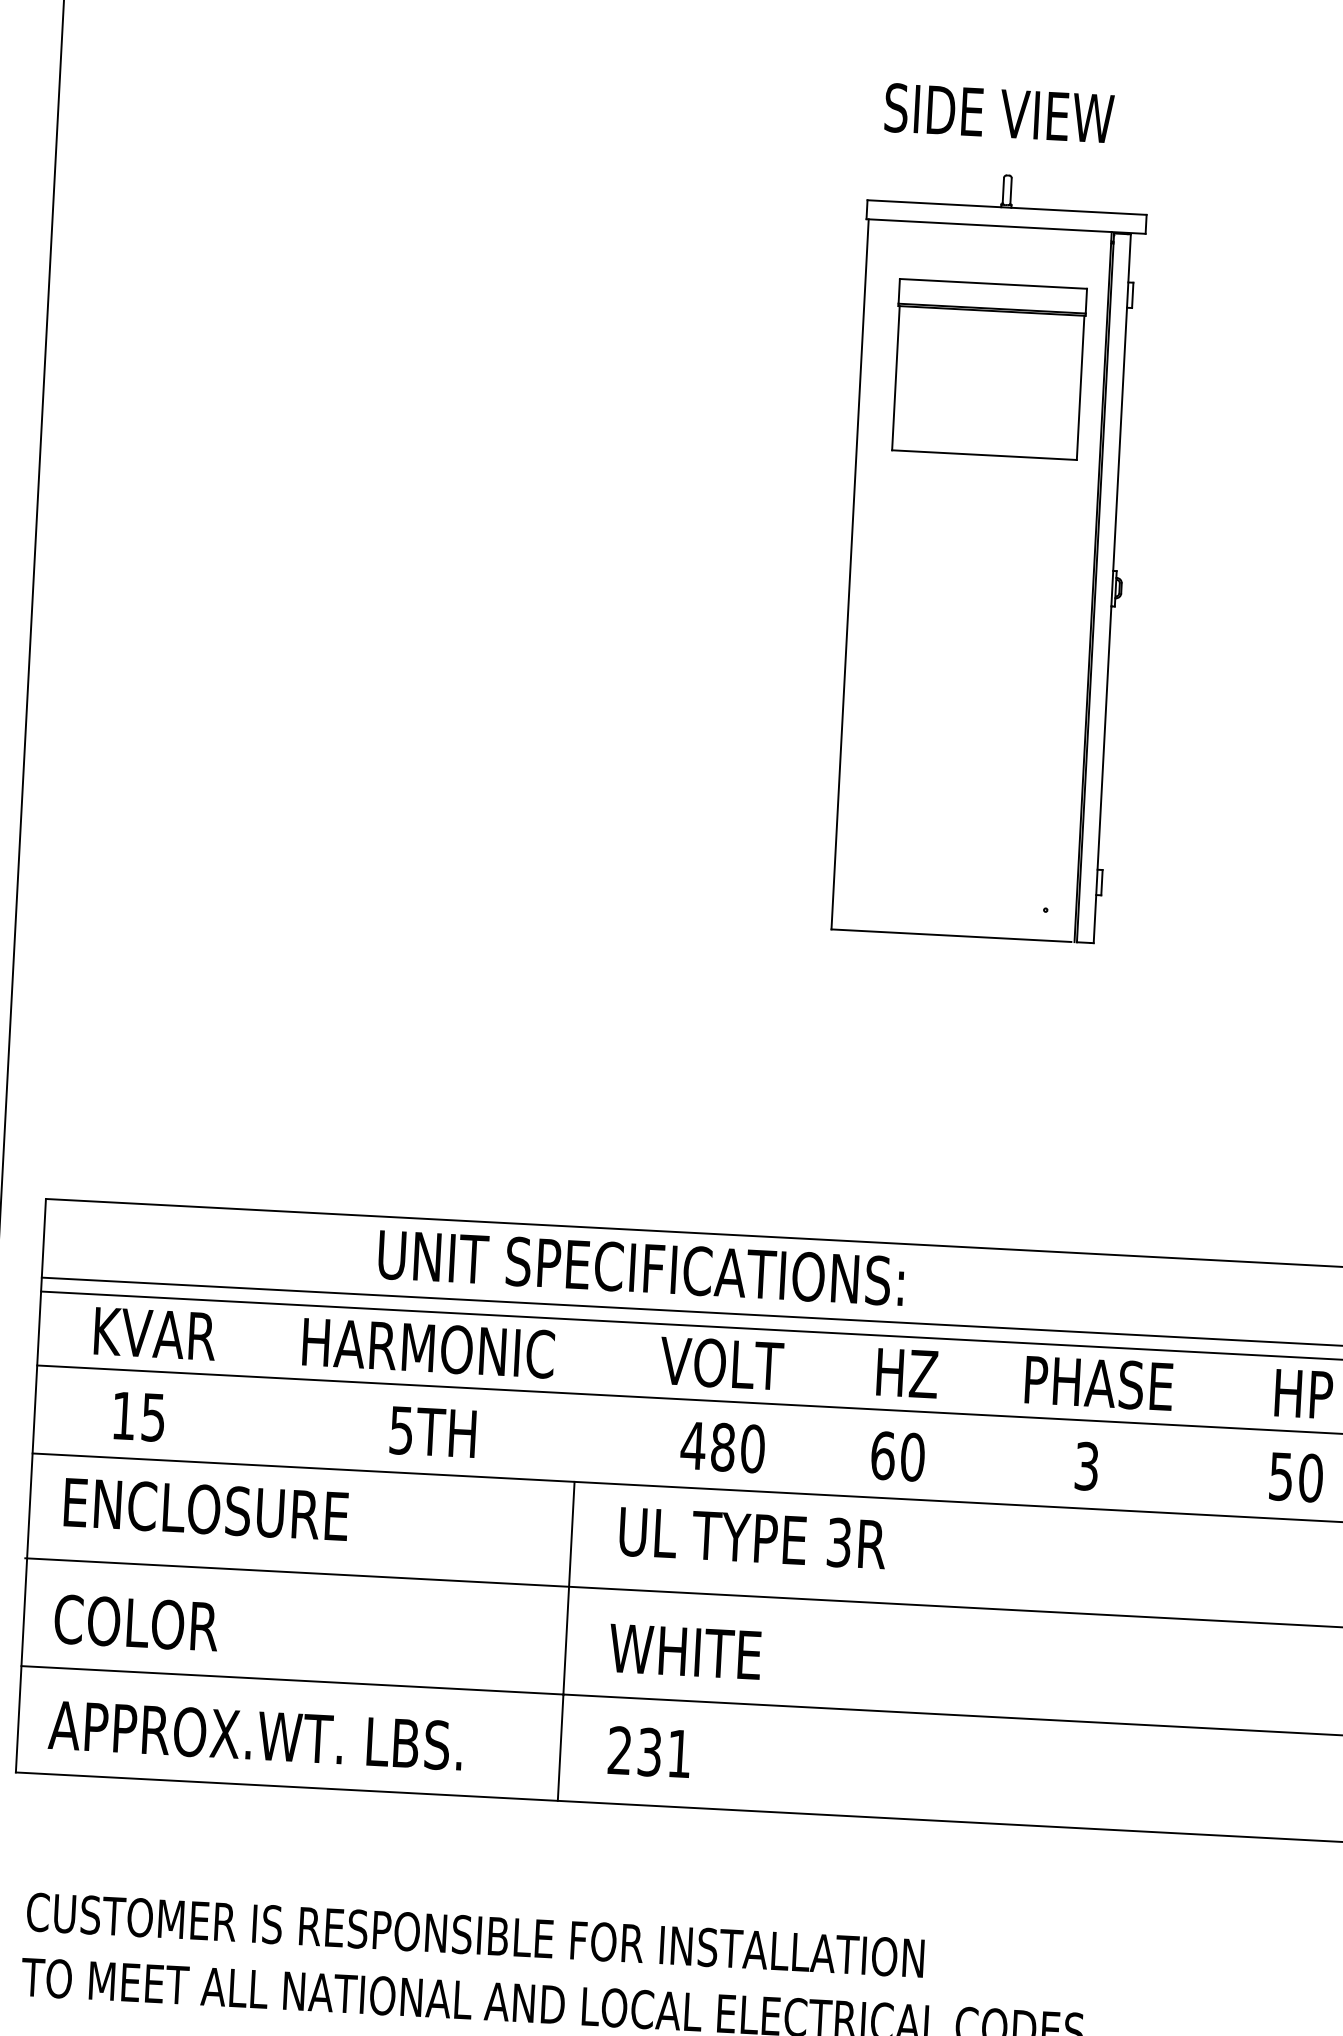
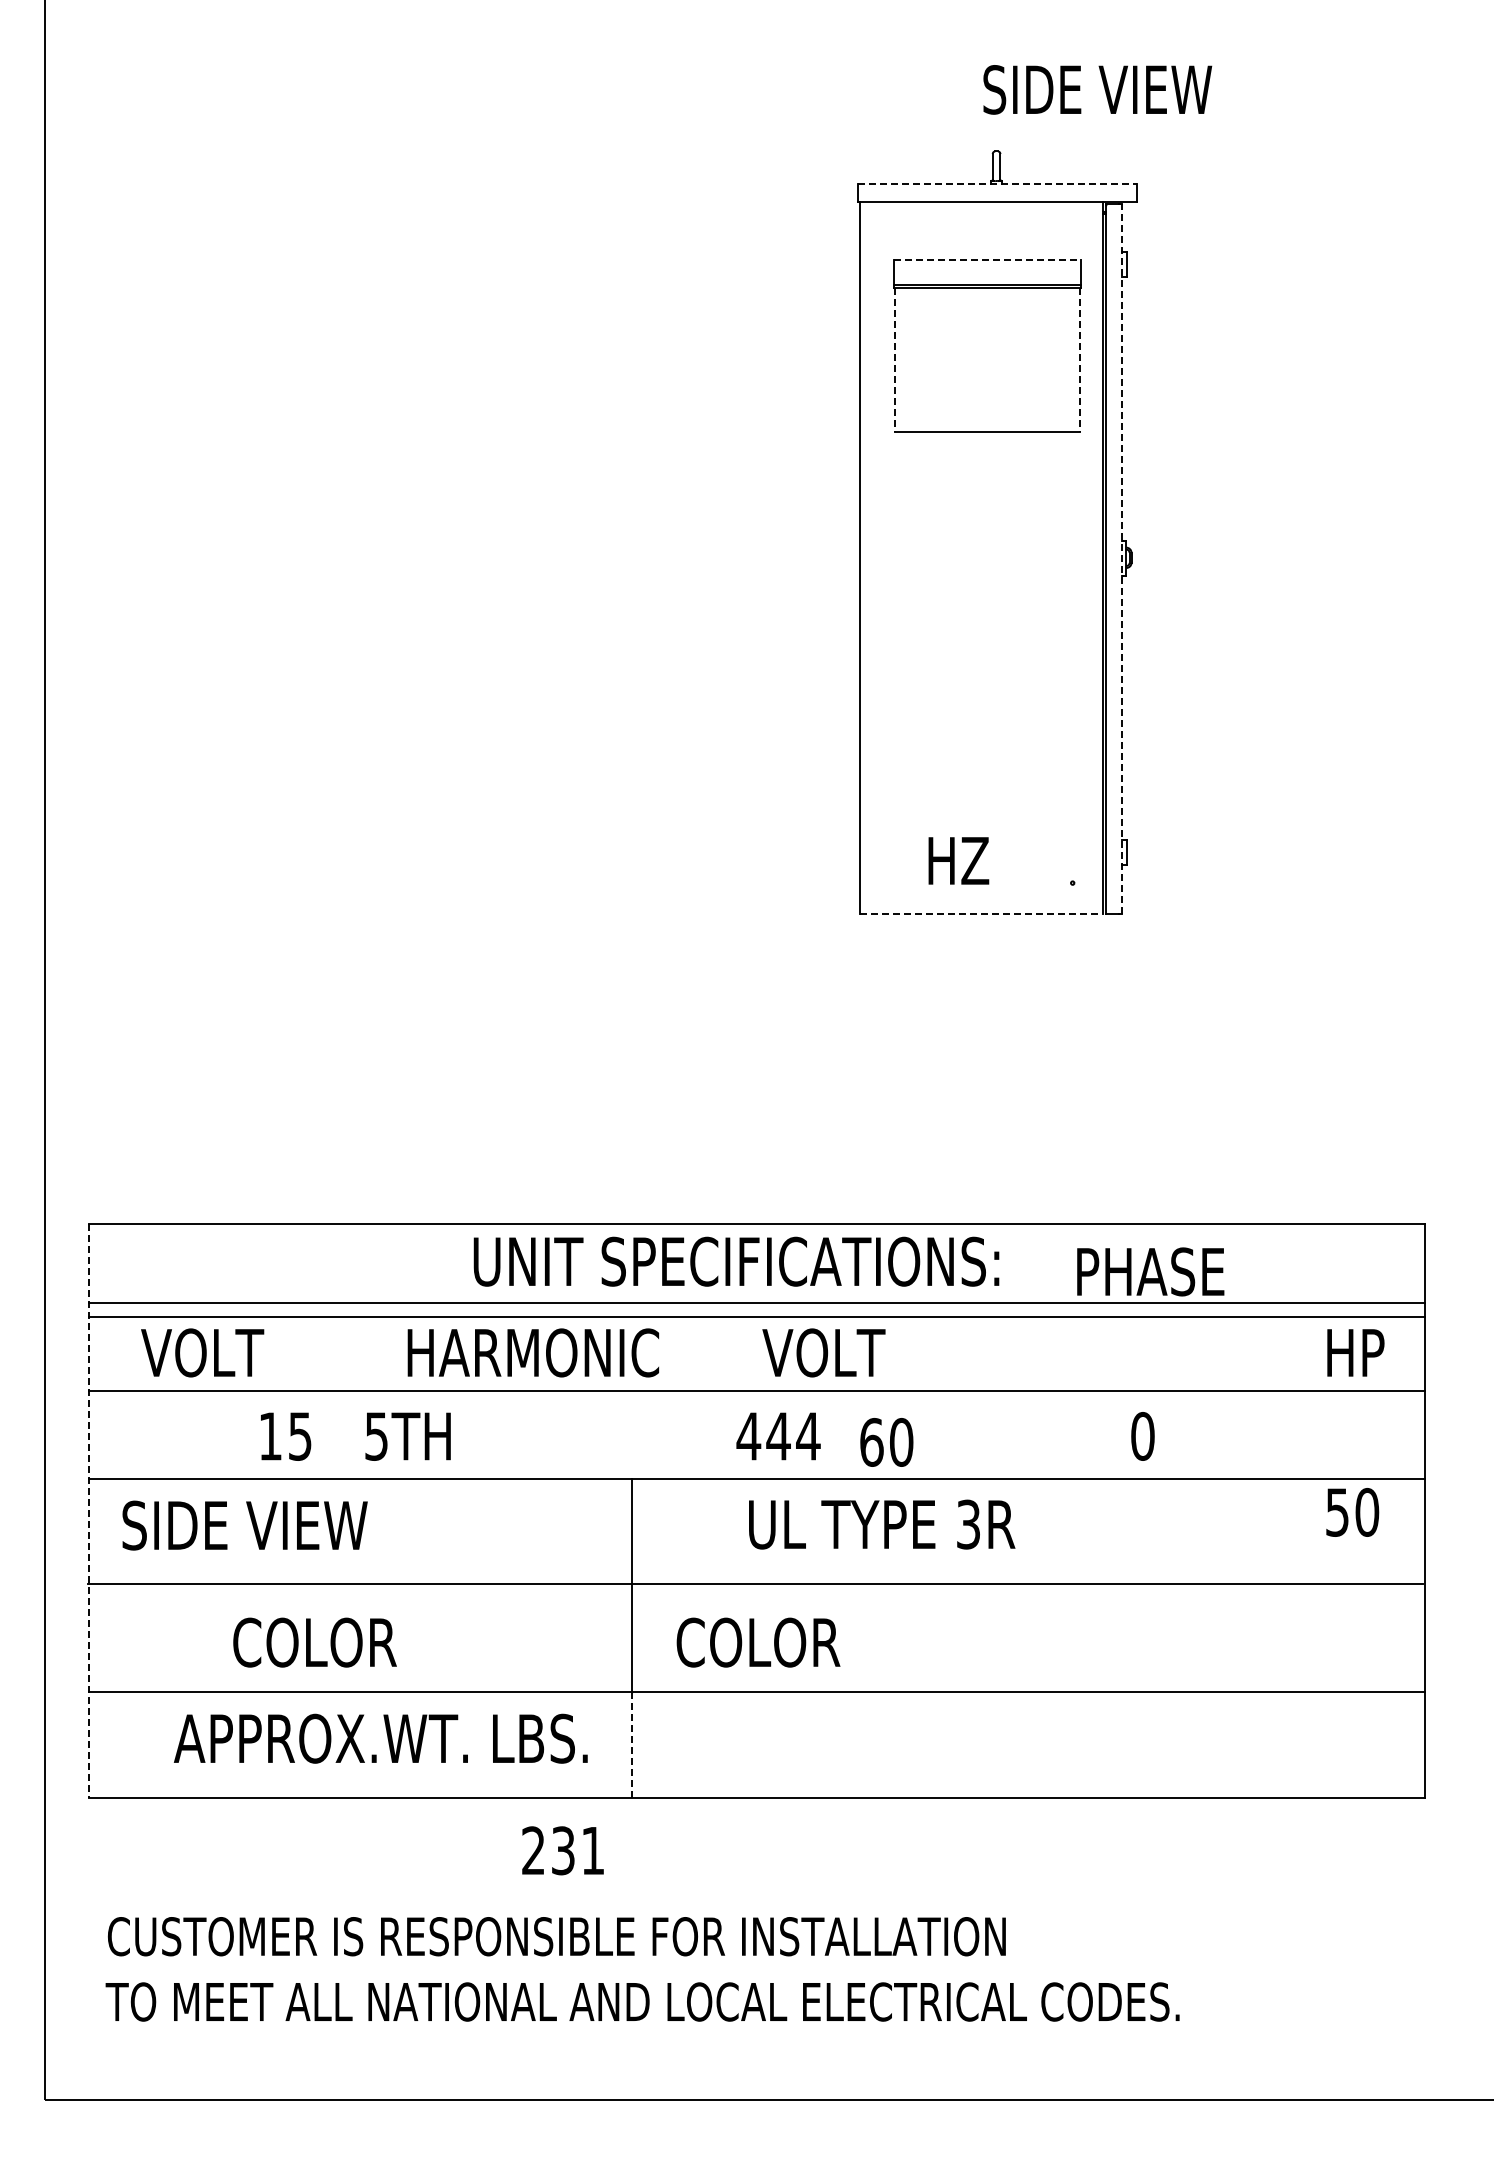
text: (999, 113) -> (1097, 89), moved
line: (1007, 207) -> (997, 183), solid -> dashed
line: (993, 283) -> (987, 260), solid -> dashed
line: (896, 378) -> (895, 360), solid -> dashed
line: (1080, 388) -> (1080, 360), solid -> dashed
line: (1112, 588) -> (1122, 558), solid -> dashed
line: (952, 935) -> (980, 913), solid -> dashed
text: (641, 1267) -> (736, 1261), moved
text: (153, 1333) -> (203, 1352), KVAR -> VOLT
text: (427, 1347) -> (532, 1352), moved
text: (721, 1363) -> (823, 1352), moved
text: (907, 1372) -> (958, 860), moved
text: (1098, 1382) -> (1150, 1271), moved
text: (139, 1416) -> (286, 1436), moved
text: (432, 1432) -> (407, 1436), moved
text: (737, 1447) -> (793, 1435), 480 -> 444
text: (897, 1456) -> (886, 1442), moved
text: (1086, 1466) -> (1142, 1436), 3 -> 0
text: (1296, 1477) -> (1352, 1512), moved
line: (30, 1486) -> (89, 1511), solid -> dashed
text: (205, 1509) -> (264, 1525), ENCLOSURE -> SIDE VIEW
text: (753, 1538) -> (882, 1524), moved
text: (135, 1622) -> (314, 1642), moved
text: (691, 1652) -> (757, 1642), WHITE -> COLOR
text: (255, 1735) -> (380, 1738), moved
line: (560, 1748) -> (632, 1745), solid -> dashed
text: (648, 1751) -> (562, 1850), moved

